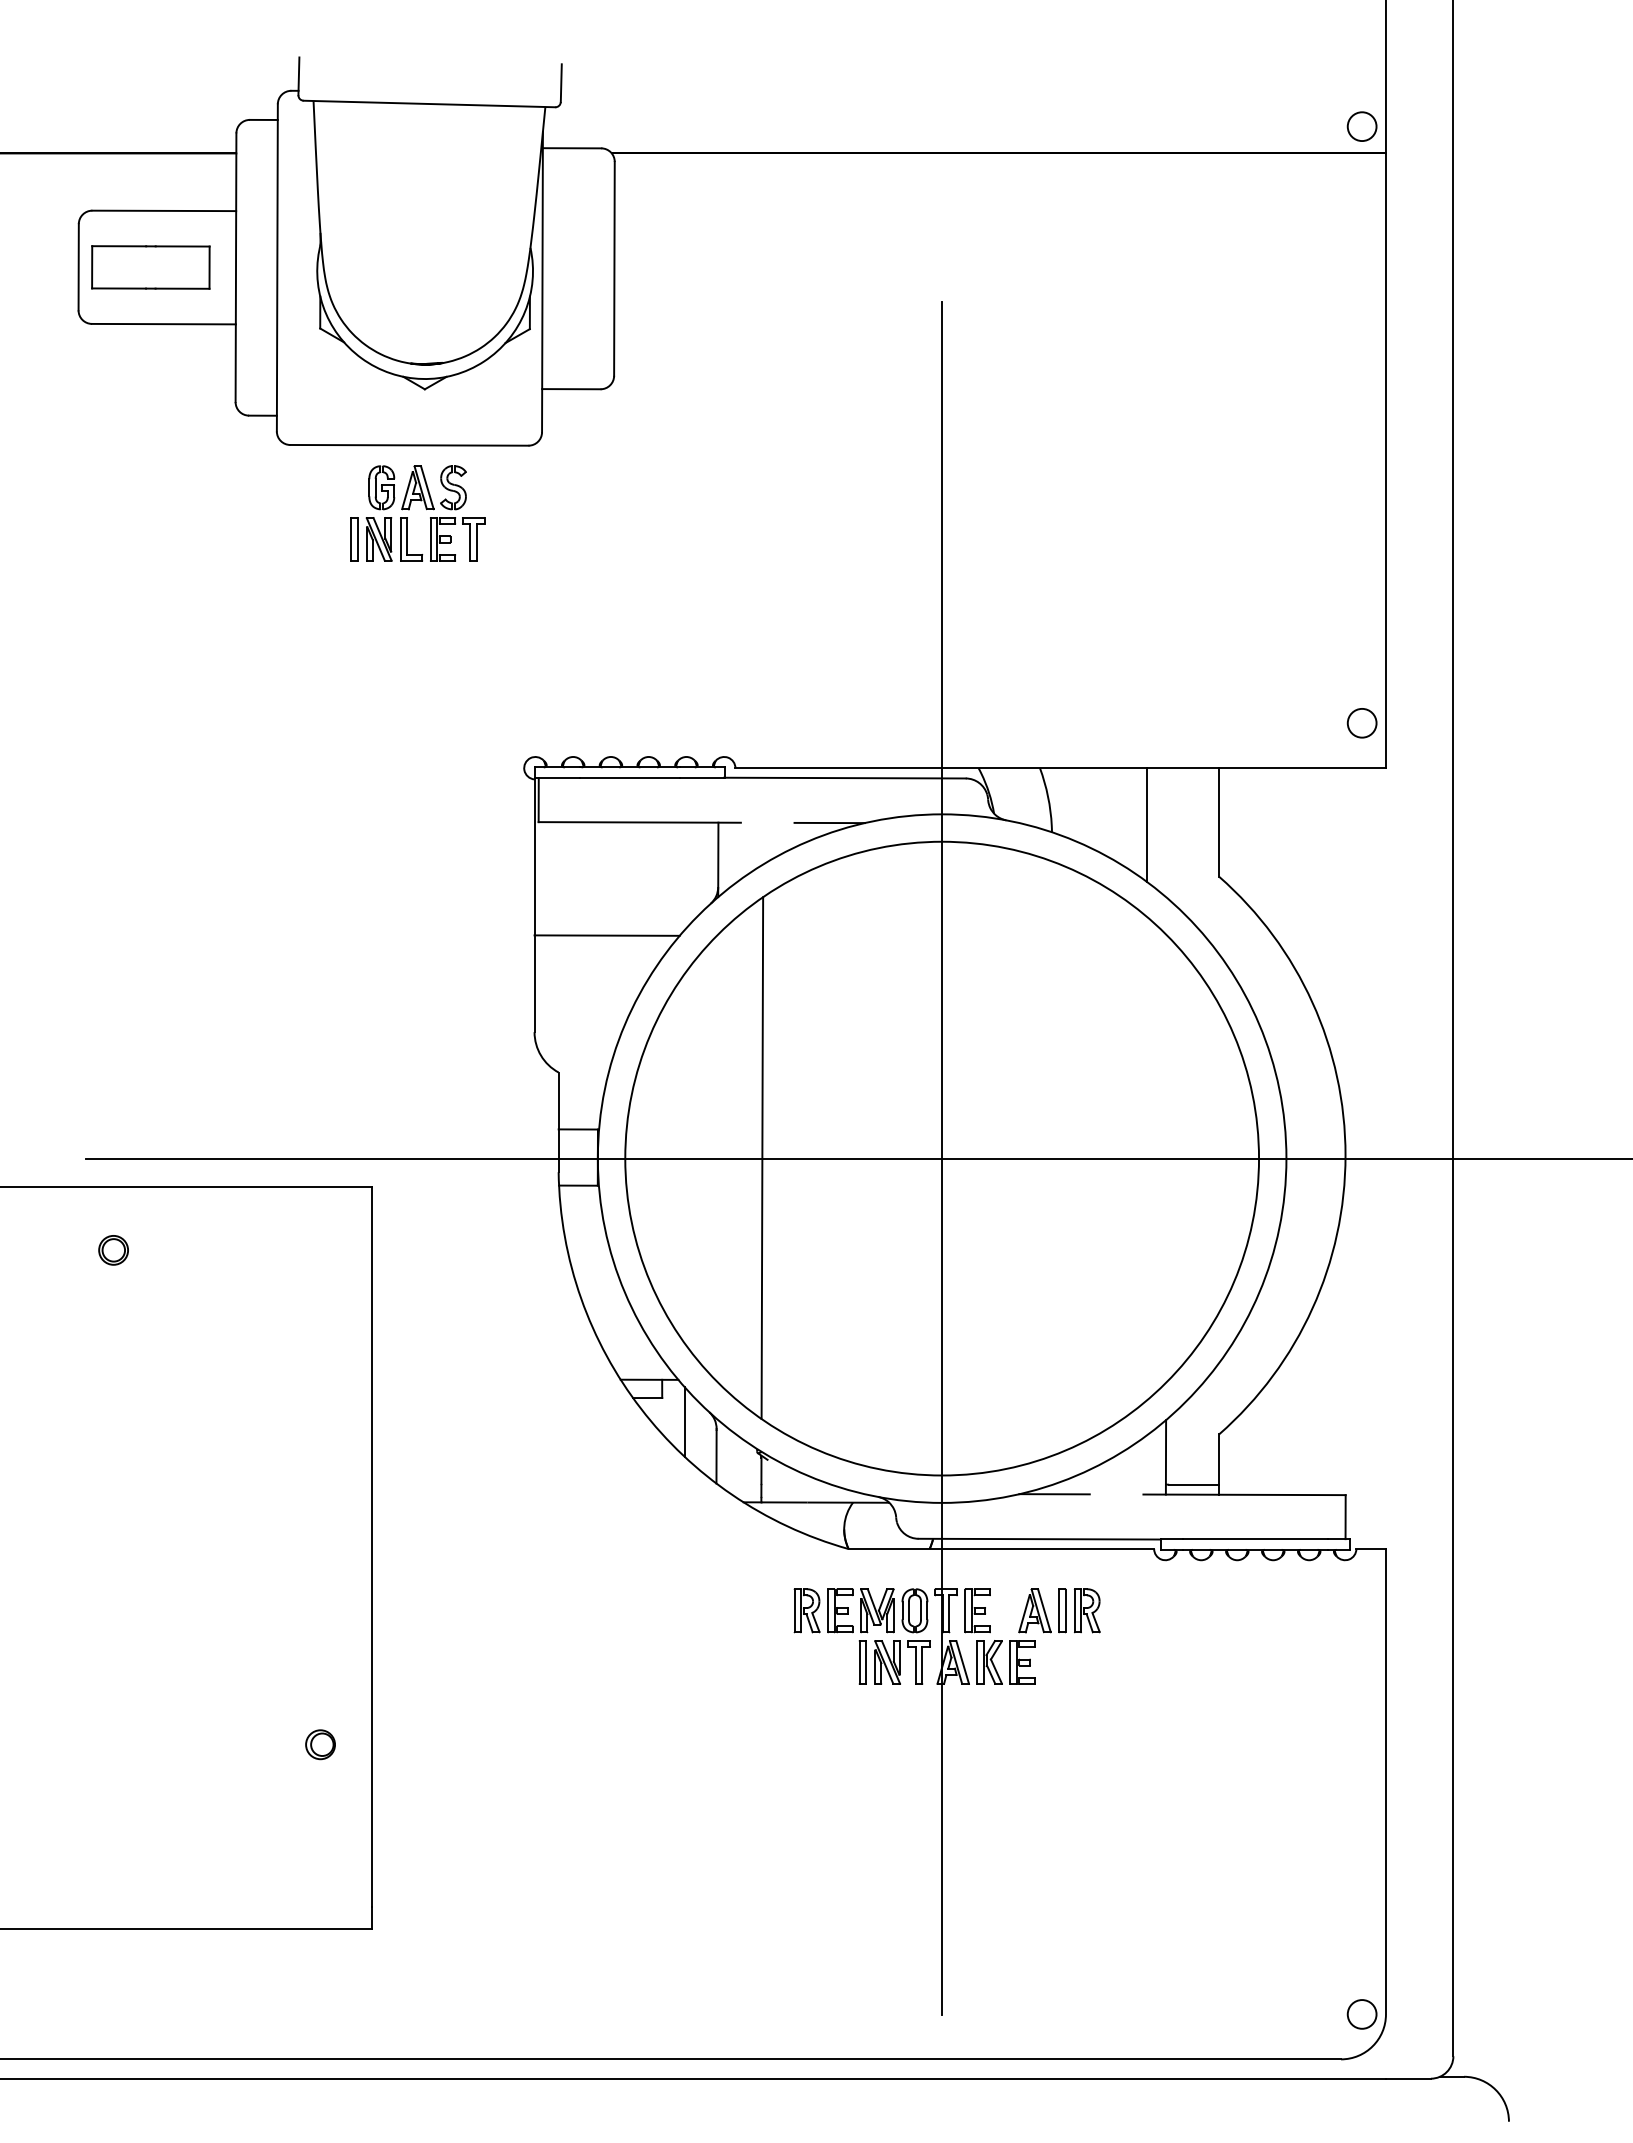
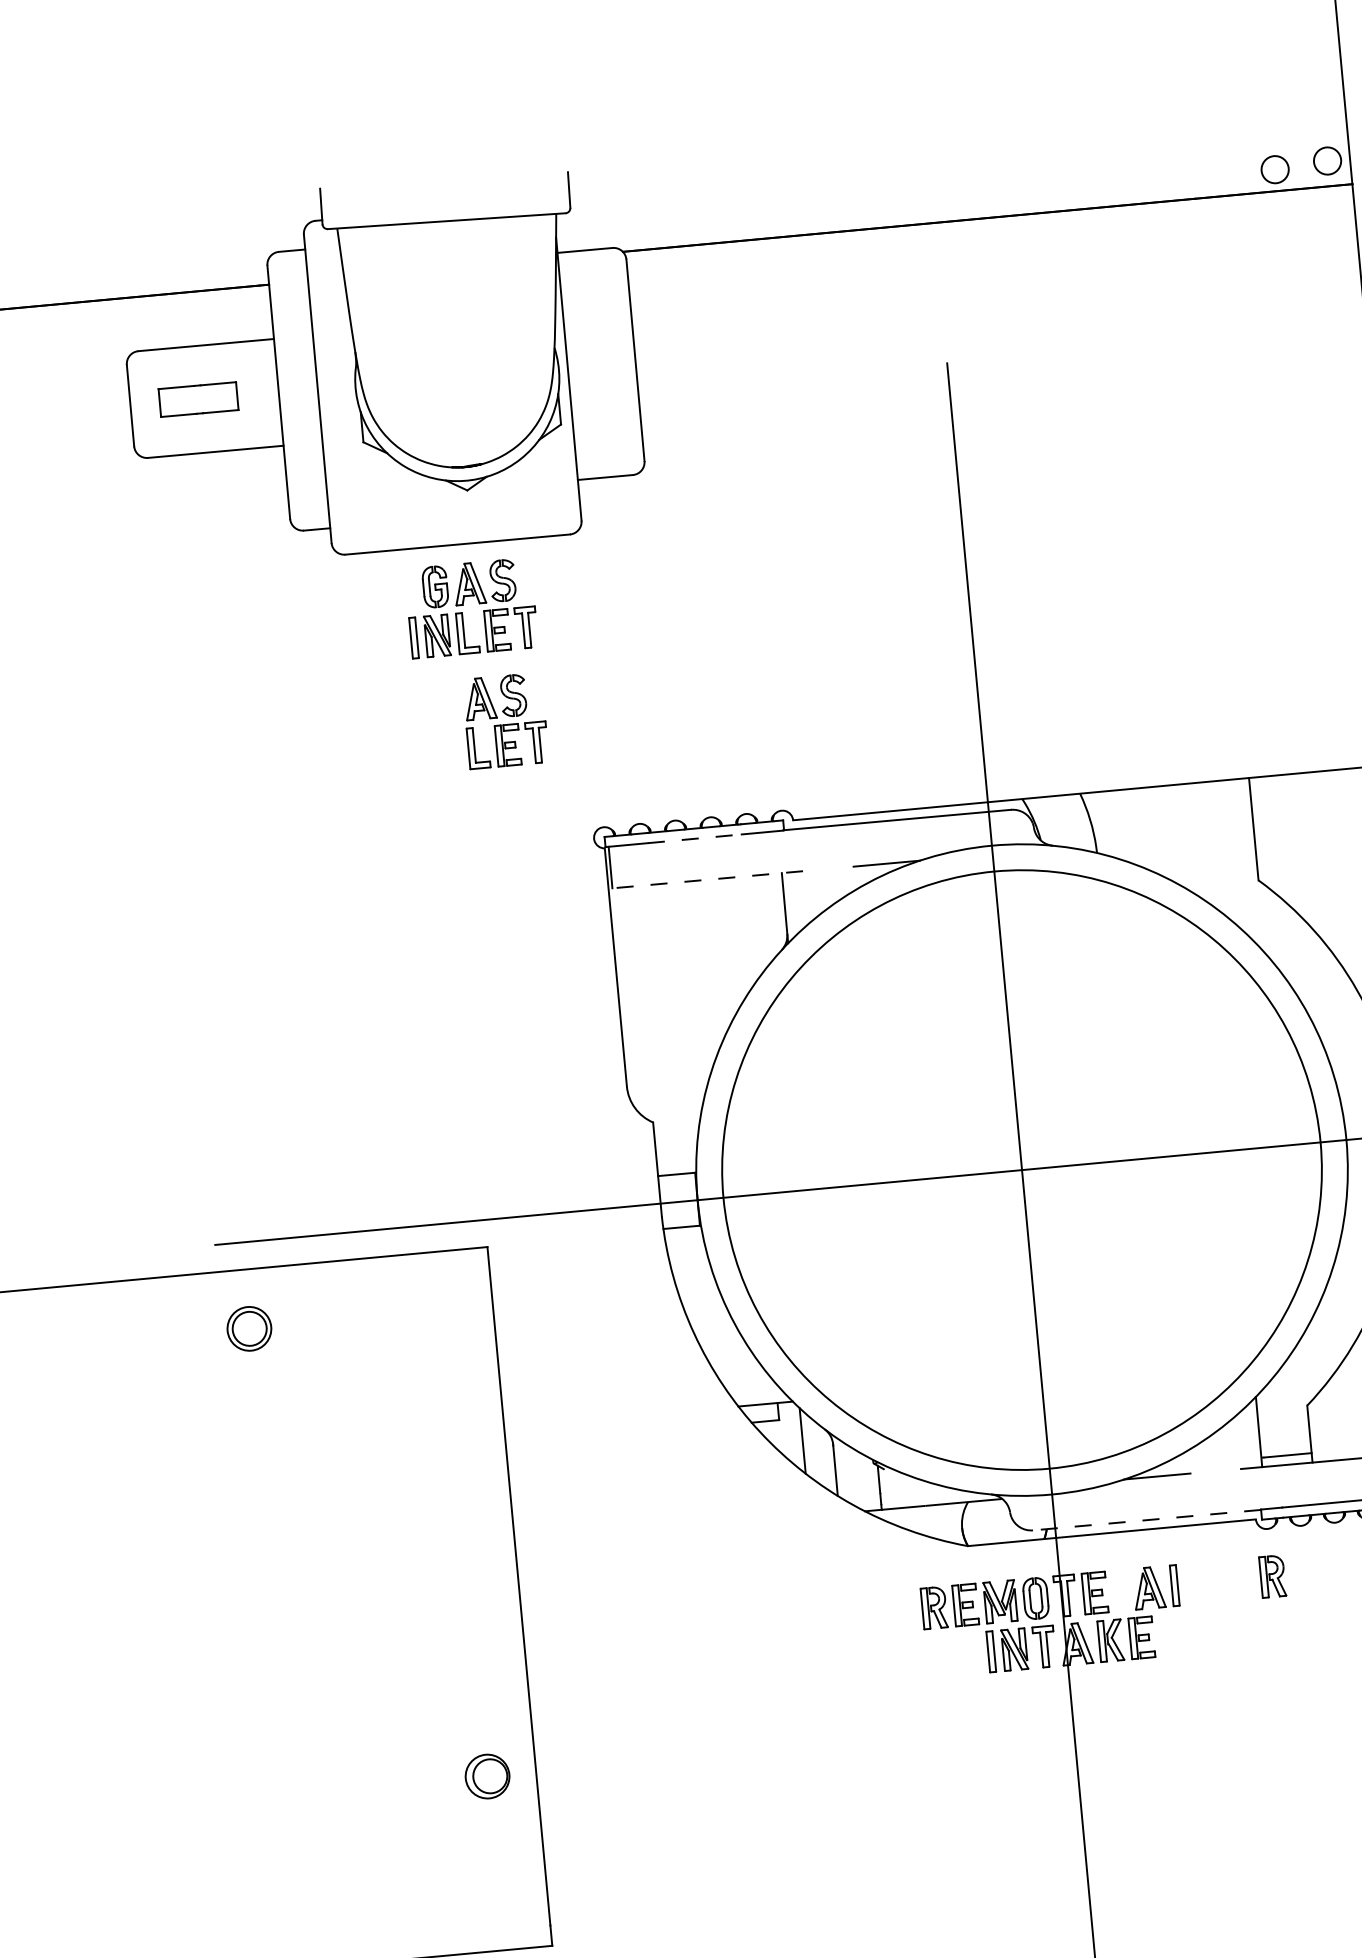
circle: (1305, 130) -> (1274, 169), added
part: (150, 267) -> (198, 399), size x0.7
part: (442, 635) -> (505, 720), added
line: (630, 778) -> (695, 839), solid -> dashed
line: (639, 822) -> (707, 879), solid -> dashed
line: (1146, 824) -> (1185, 837), removed
line: (606, 935) -> (686, 989), removed
line: (762, 1158) -> (852, 1185), removed
part: (113, 1250) -> (249, 1329), size x1.6
line: (1039, 1539) -> (1147, 1520), solid -> dashed
part: (1087, 1610) -> (1272, 1576), moved
part: (320, 1744) -> (487, 1776), size x1.6

